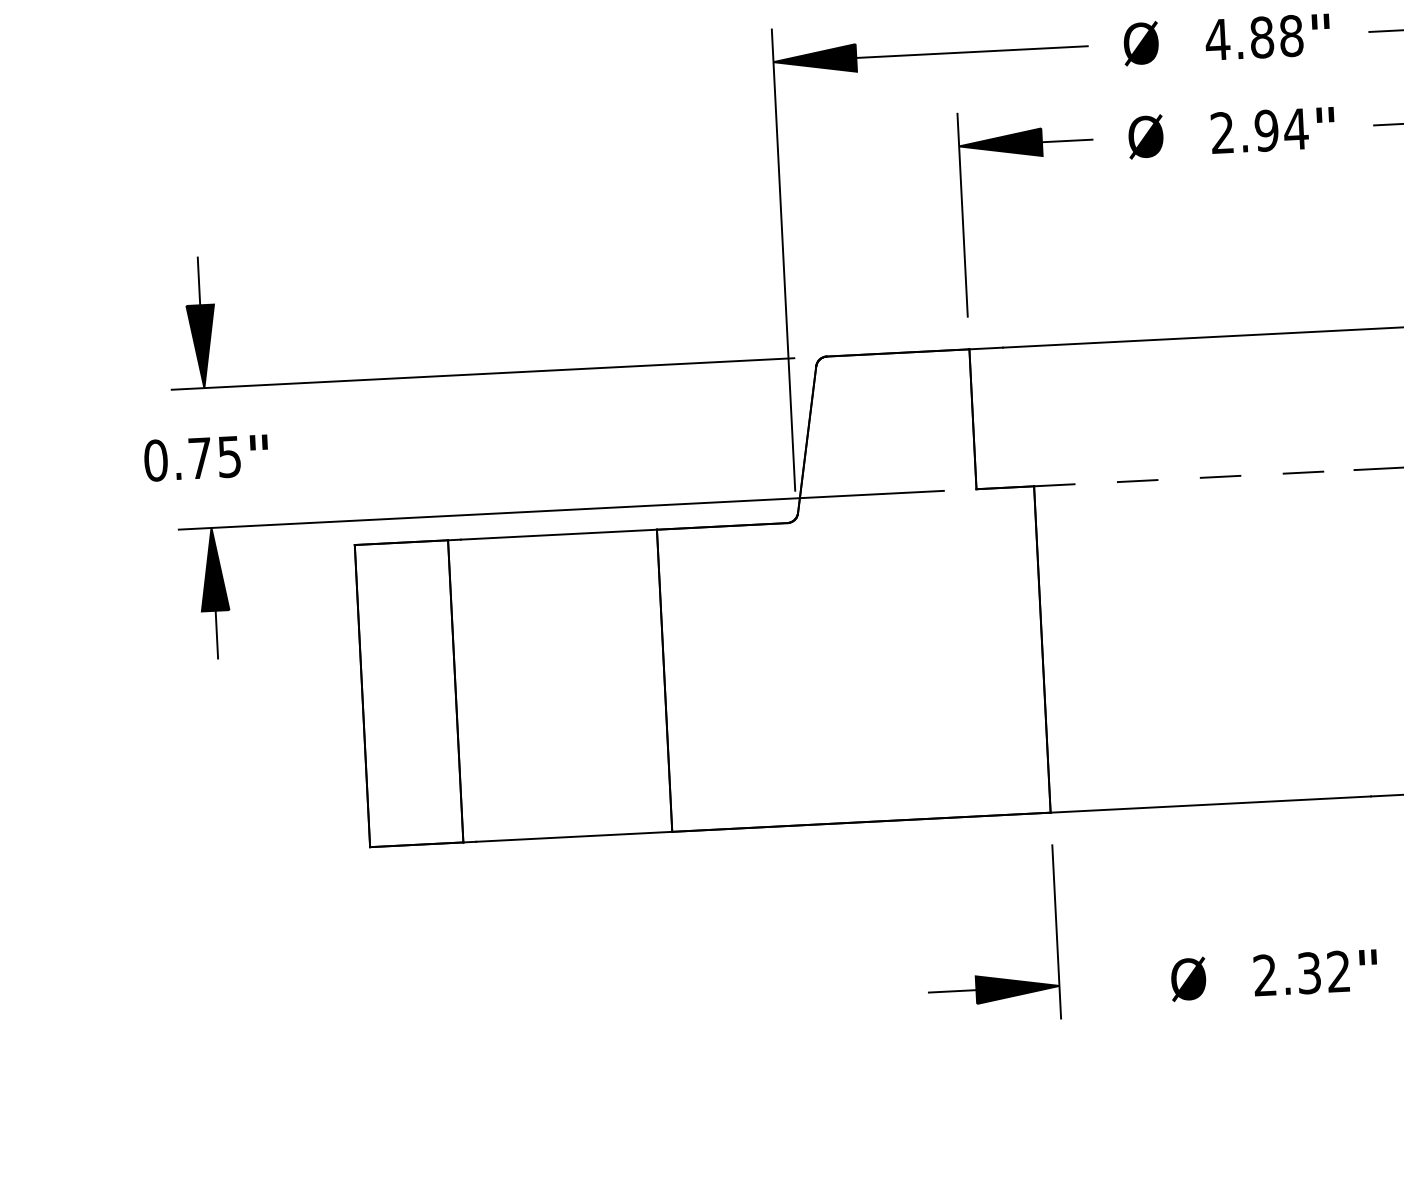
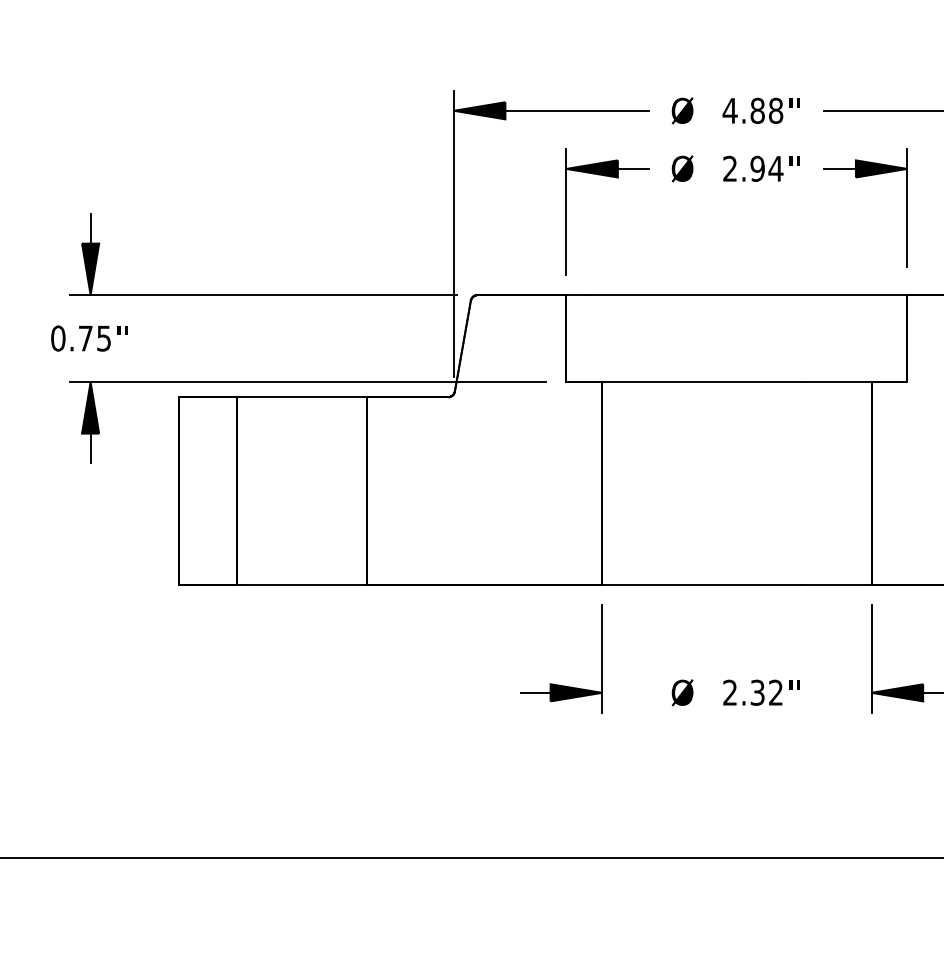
line: (1193, 478) -> (701, 382), dashed -> solid

